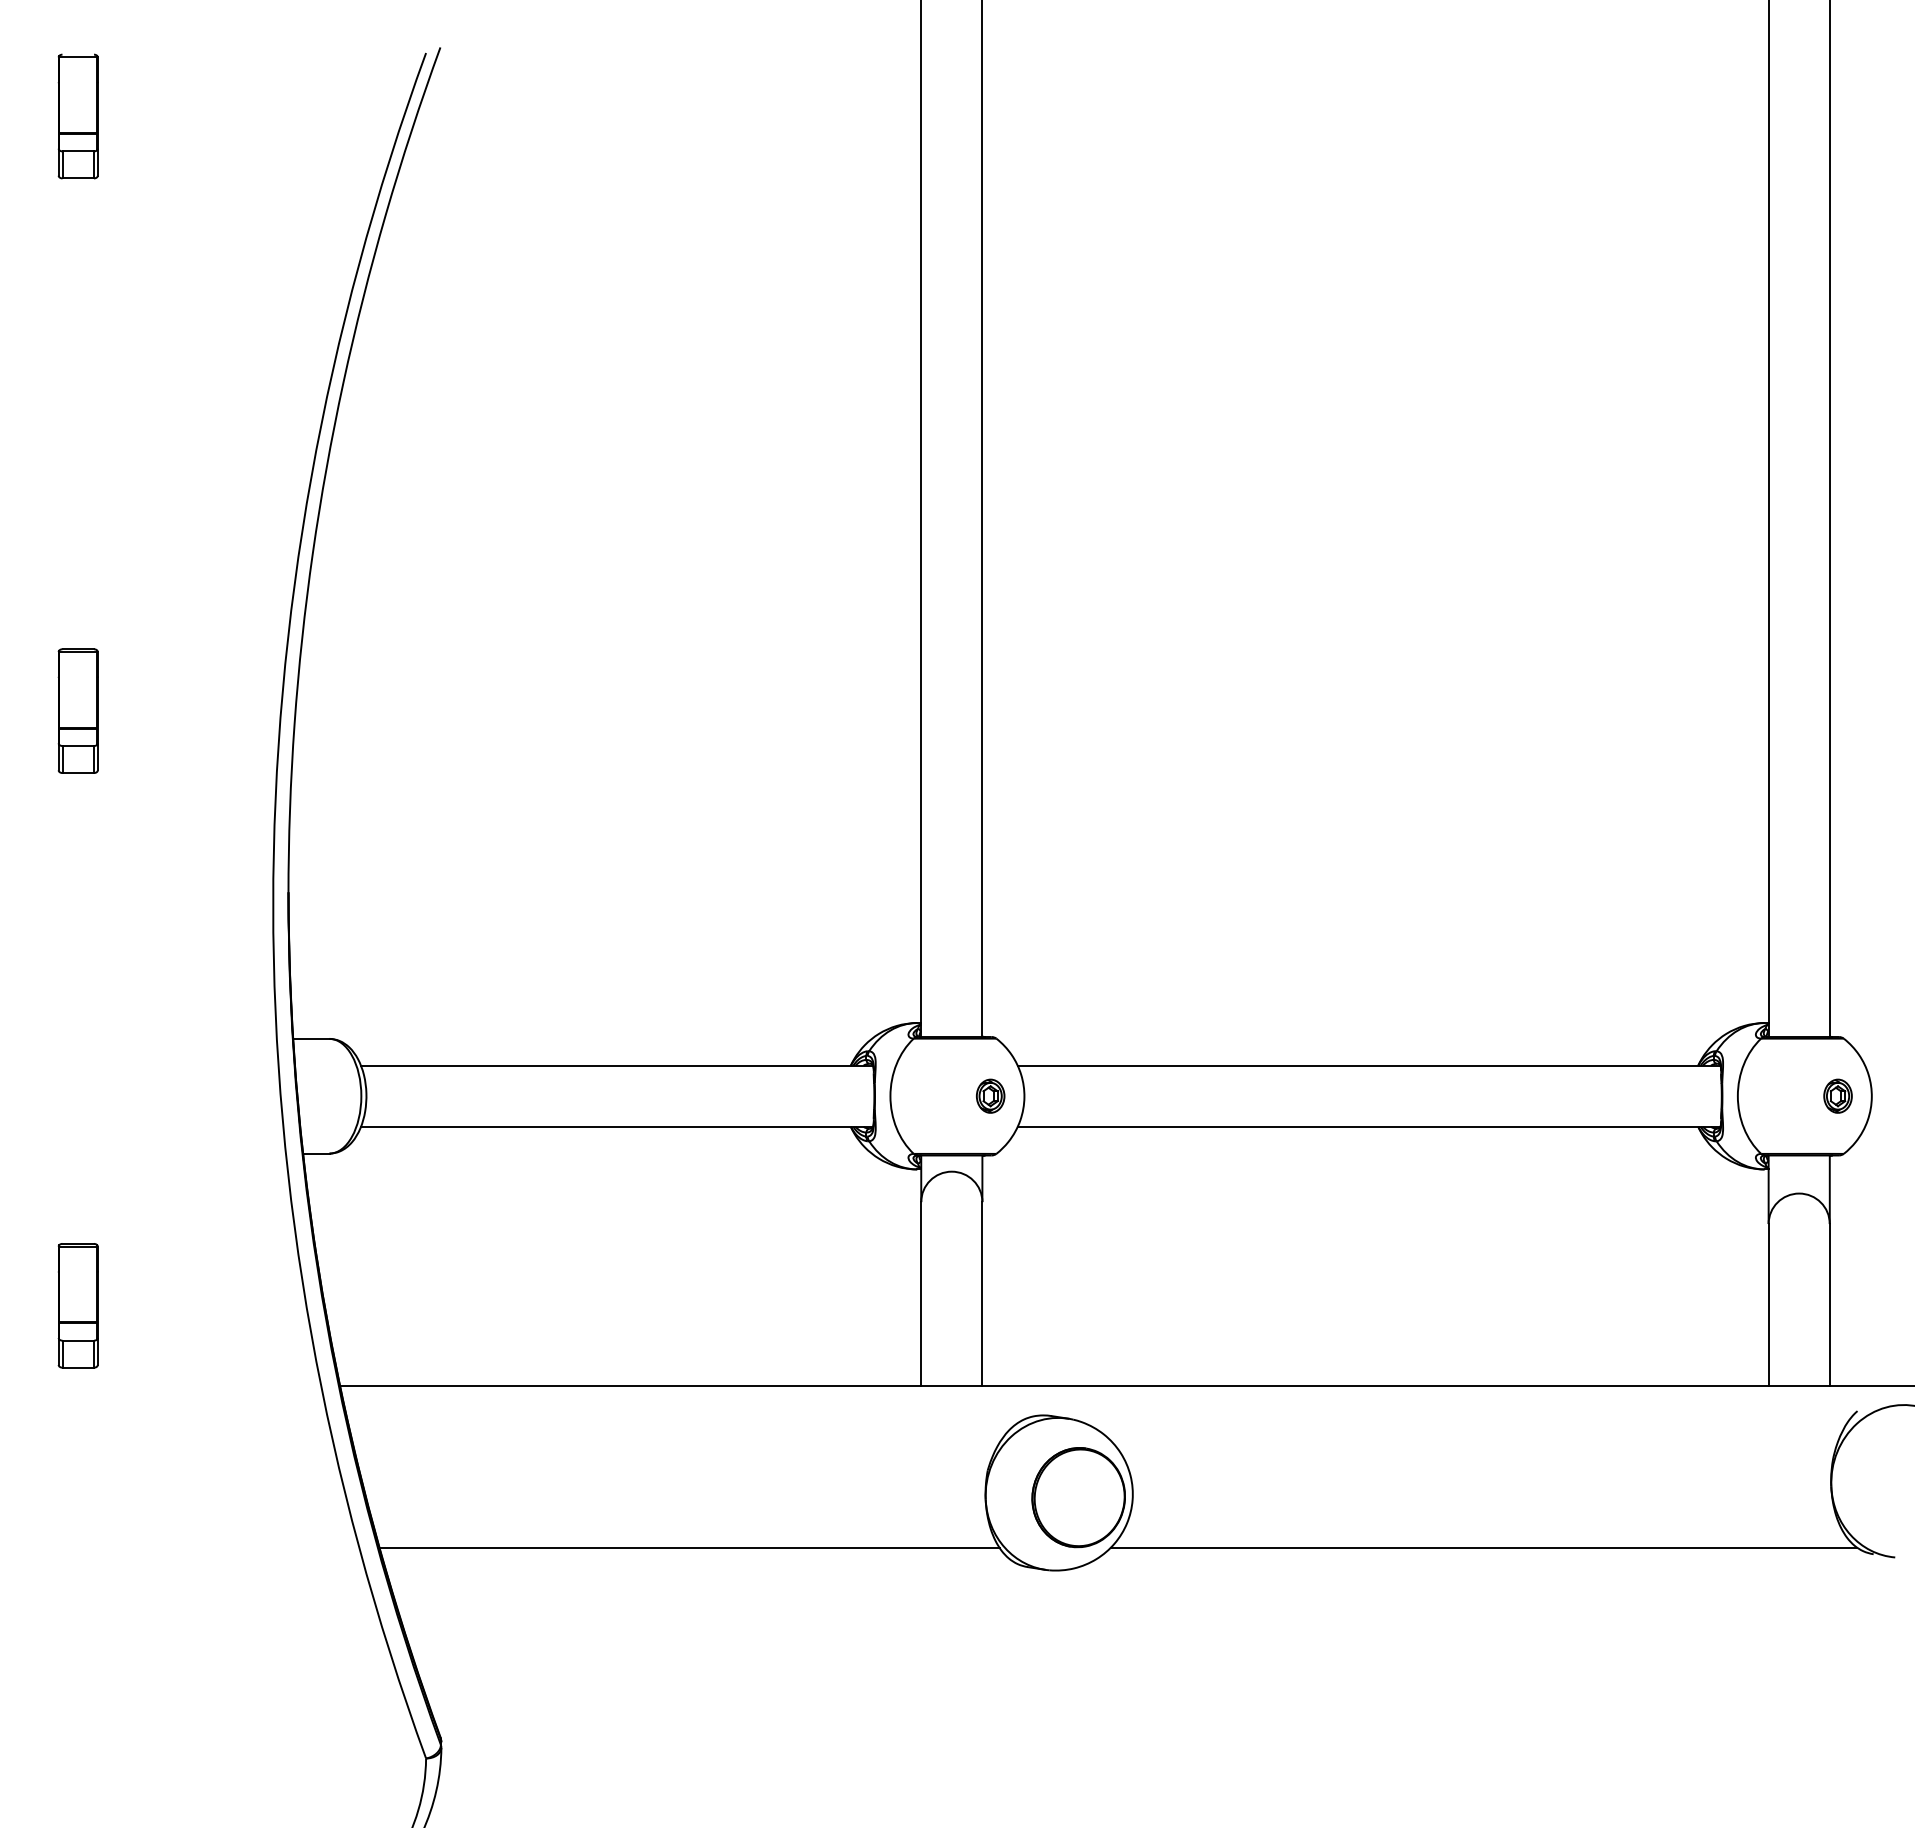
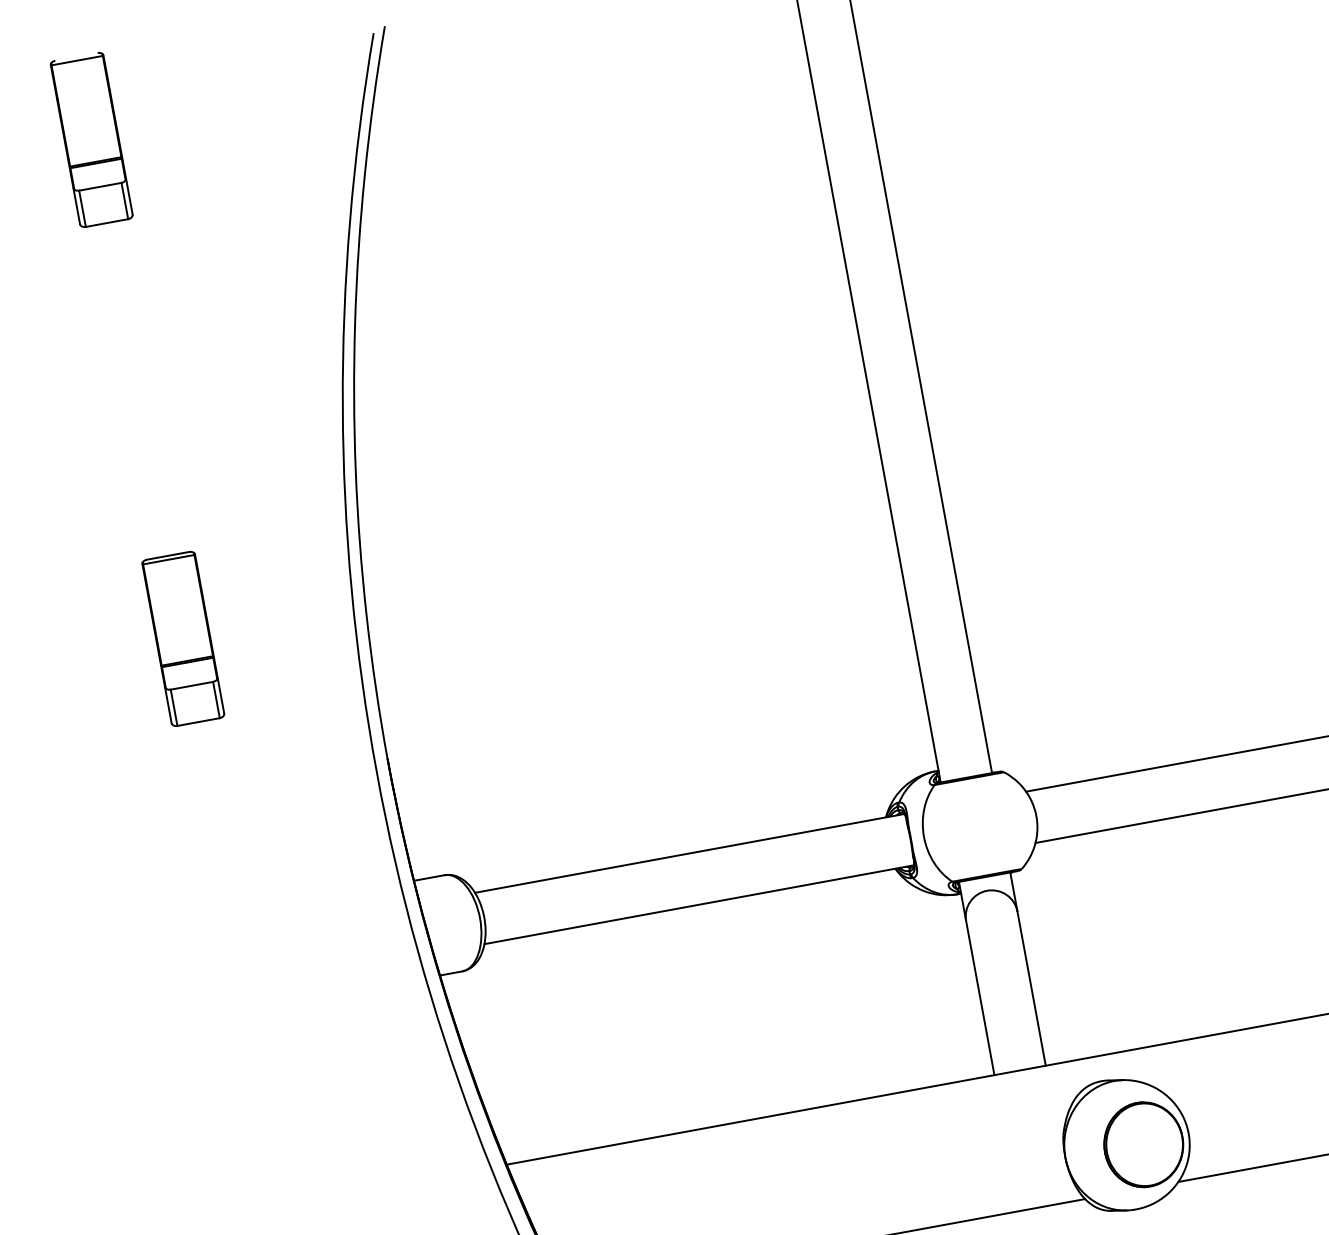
part: (77, 116) -> (90, 140), size x1.6
part: (77, 710) -> (182, 638), size x1.6
part: (990, 1095) -> (1007, 820), removed
part: (77, 1305) -> (274, 1137), removed

